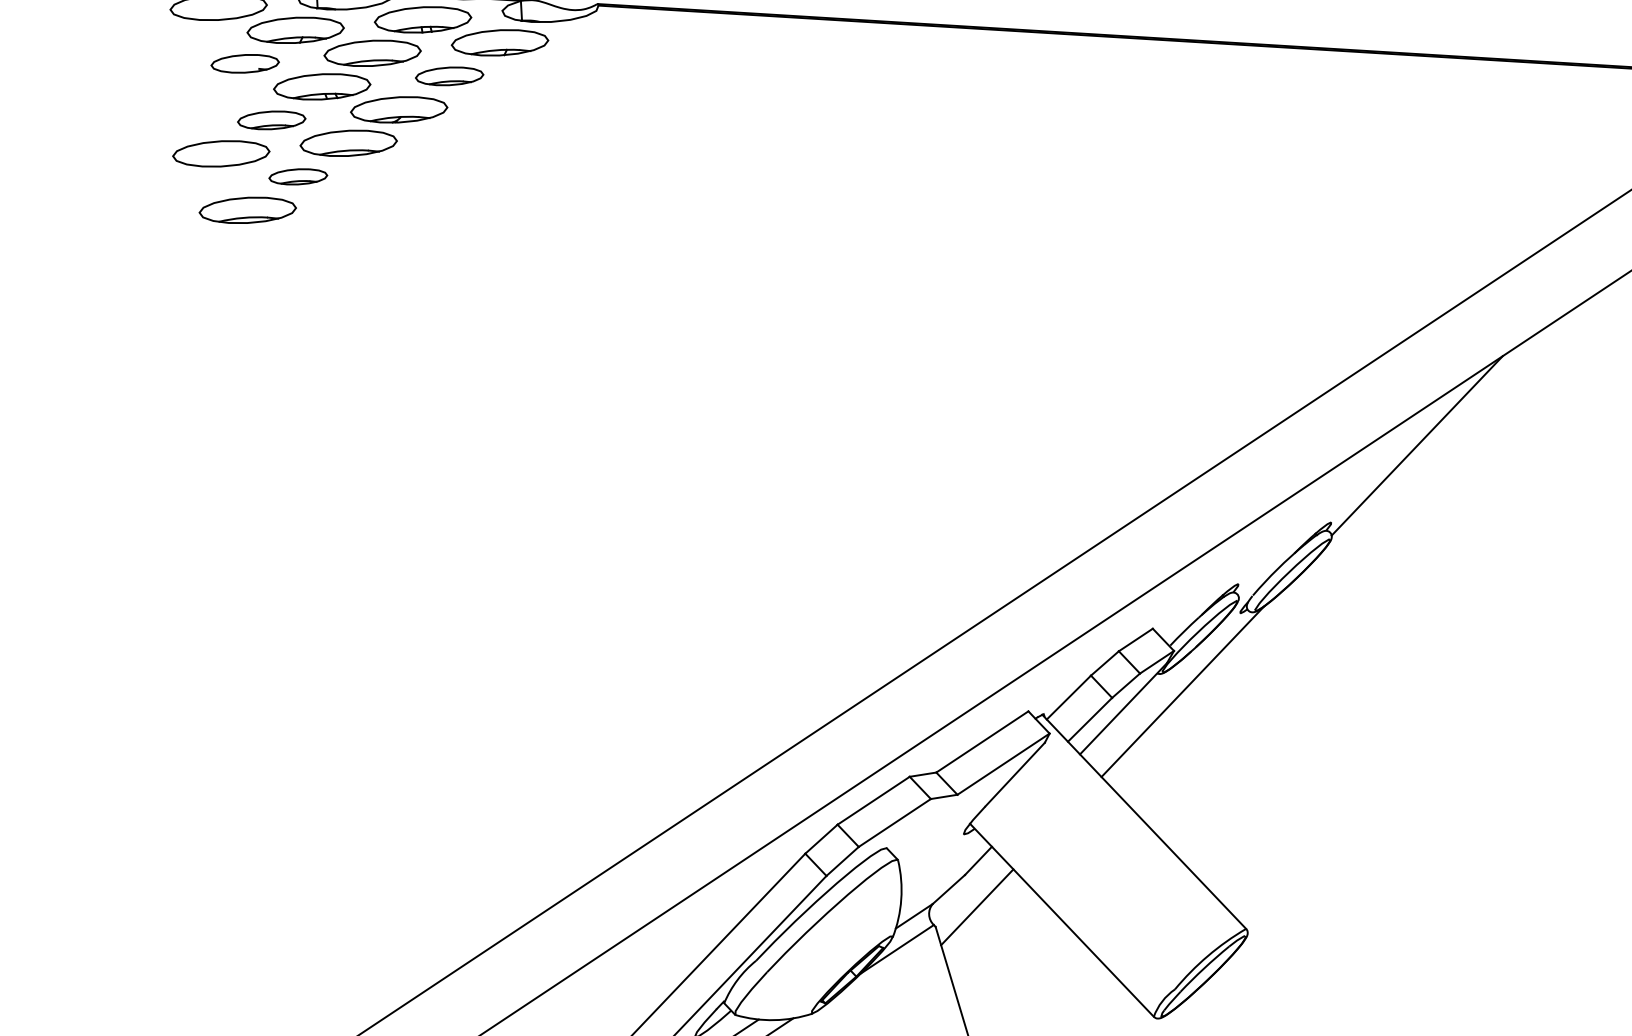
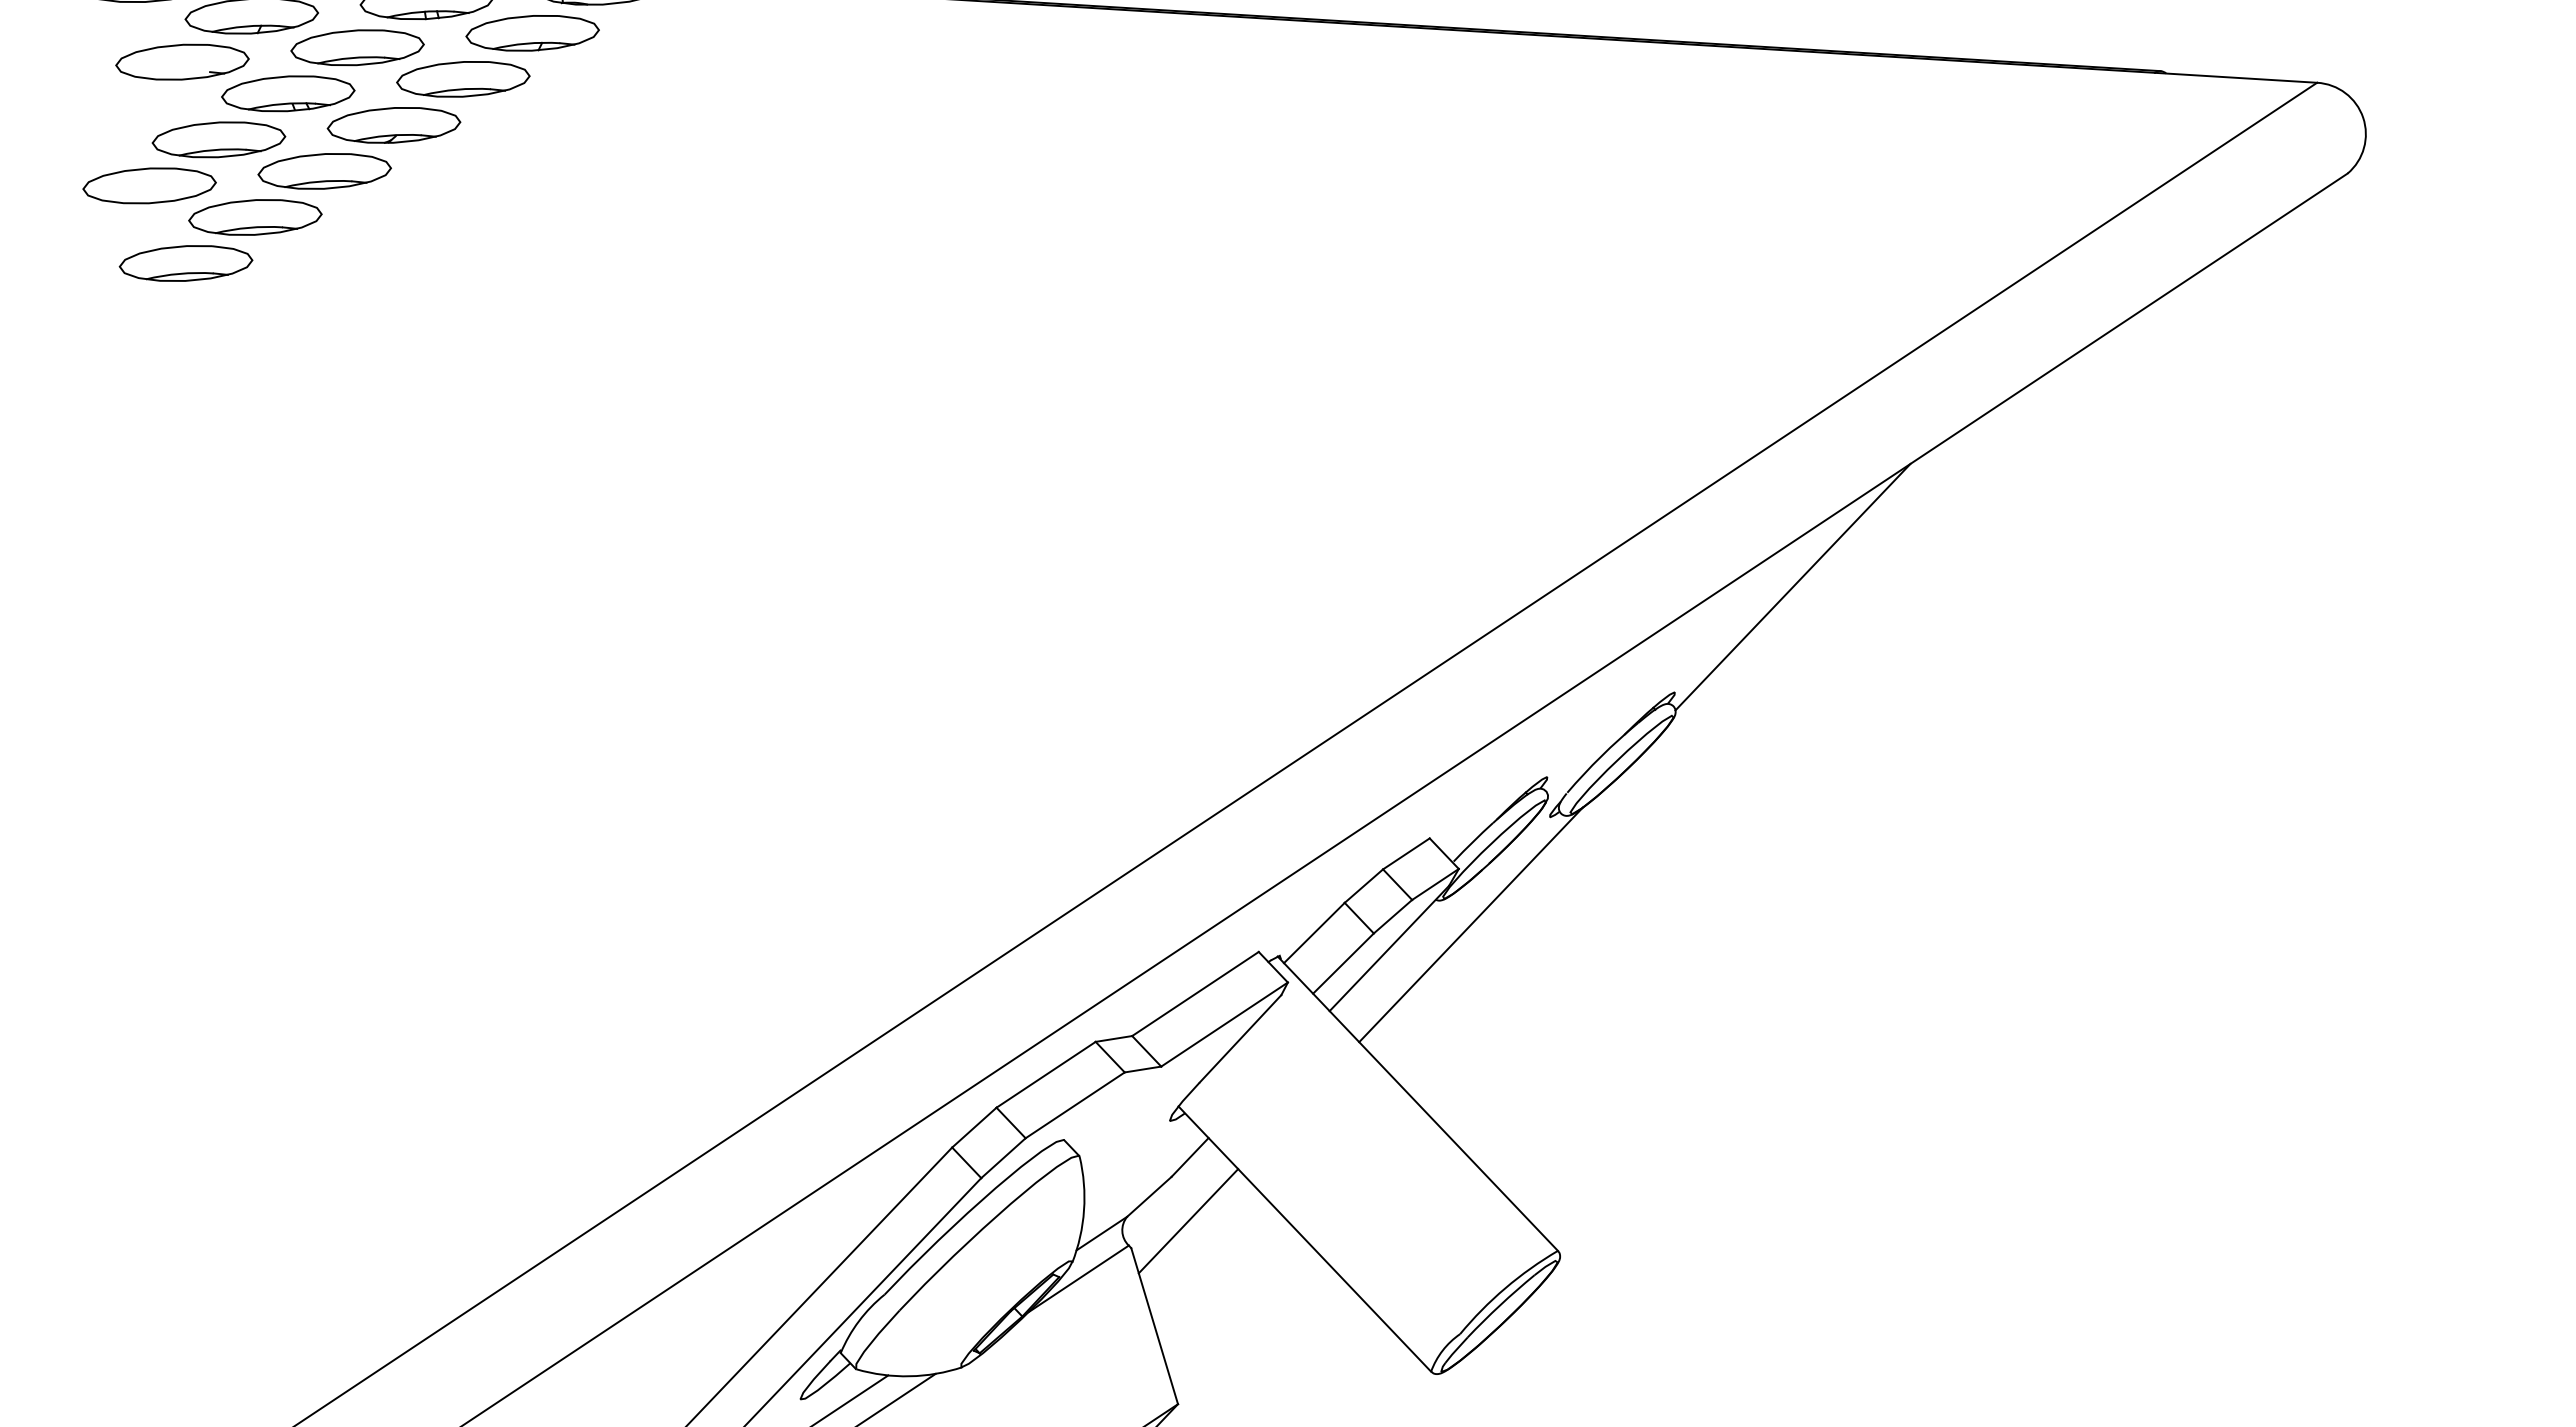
part: (245, 63) -> (182, 61), size x1.43
part: (449, 76) -> (463, 79), size x1.43
part: (271, 120) -> (218, 139), size x1.43
part: (298, 176) -> (255, 217), size x1.67

